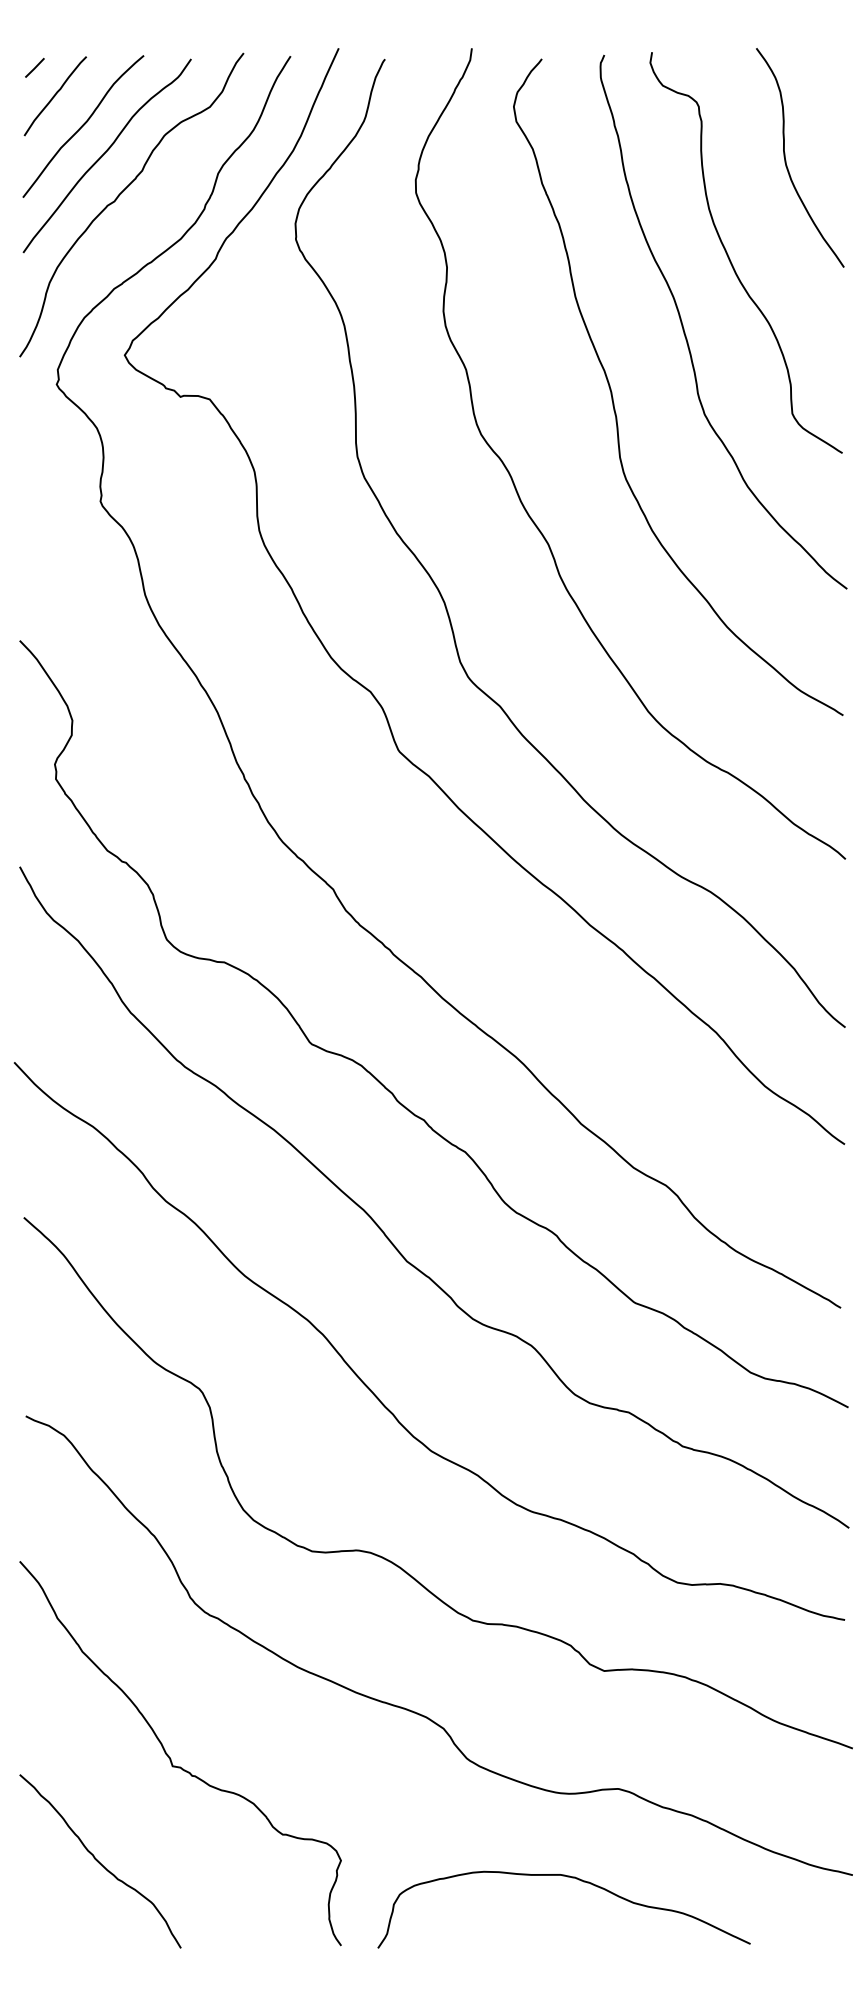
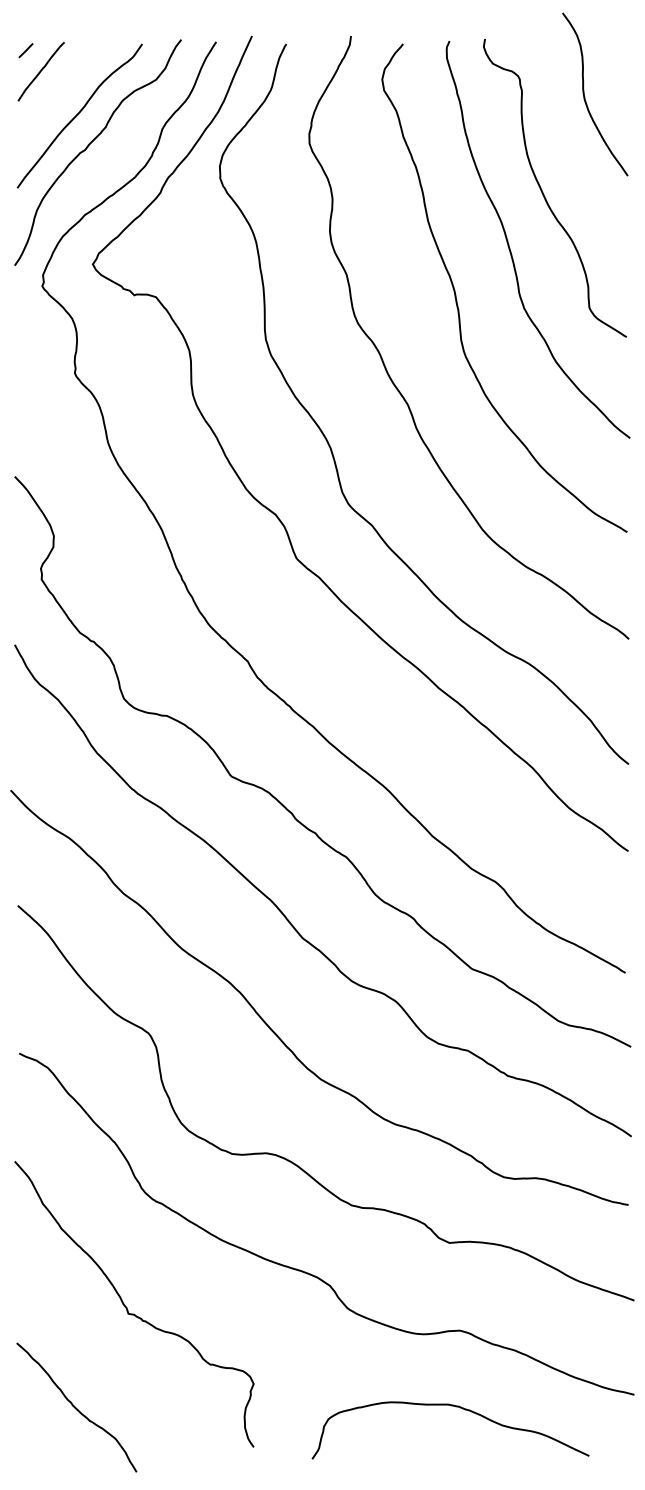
curve: (82, 126) -> (61, 94), removed
curve: (787, 160) -> (585, 96), moved
curve: (100, 1861) -> (76, 1407), moved
curve: (571, 1878) -> (456, 1407), moved

